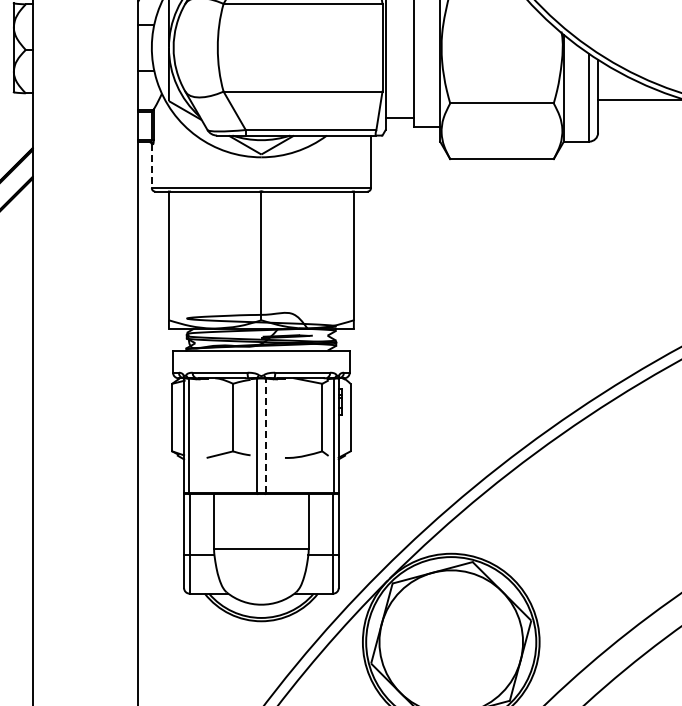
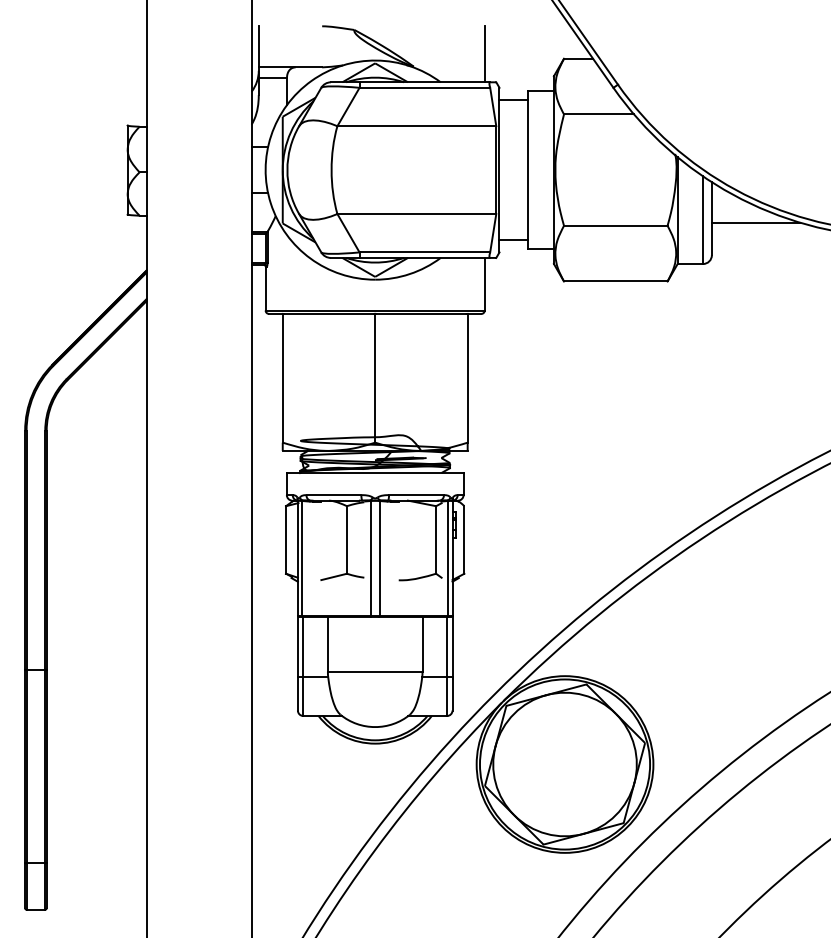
line: (151, 166) -> (265, 288), dashed -> solid
line: (265, 435) -> (379, 557), dashed -> solid

